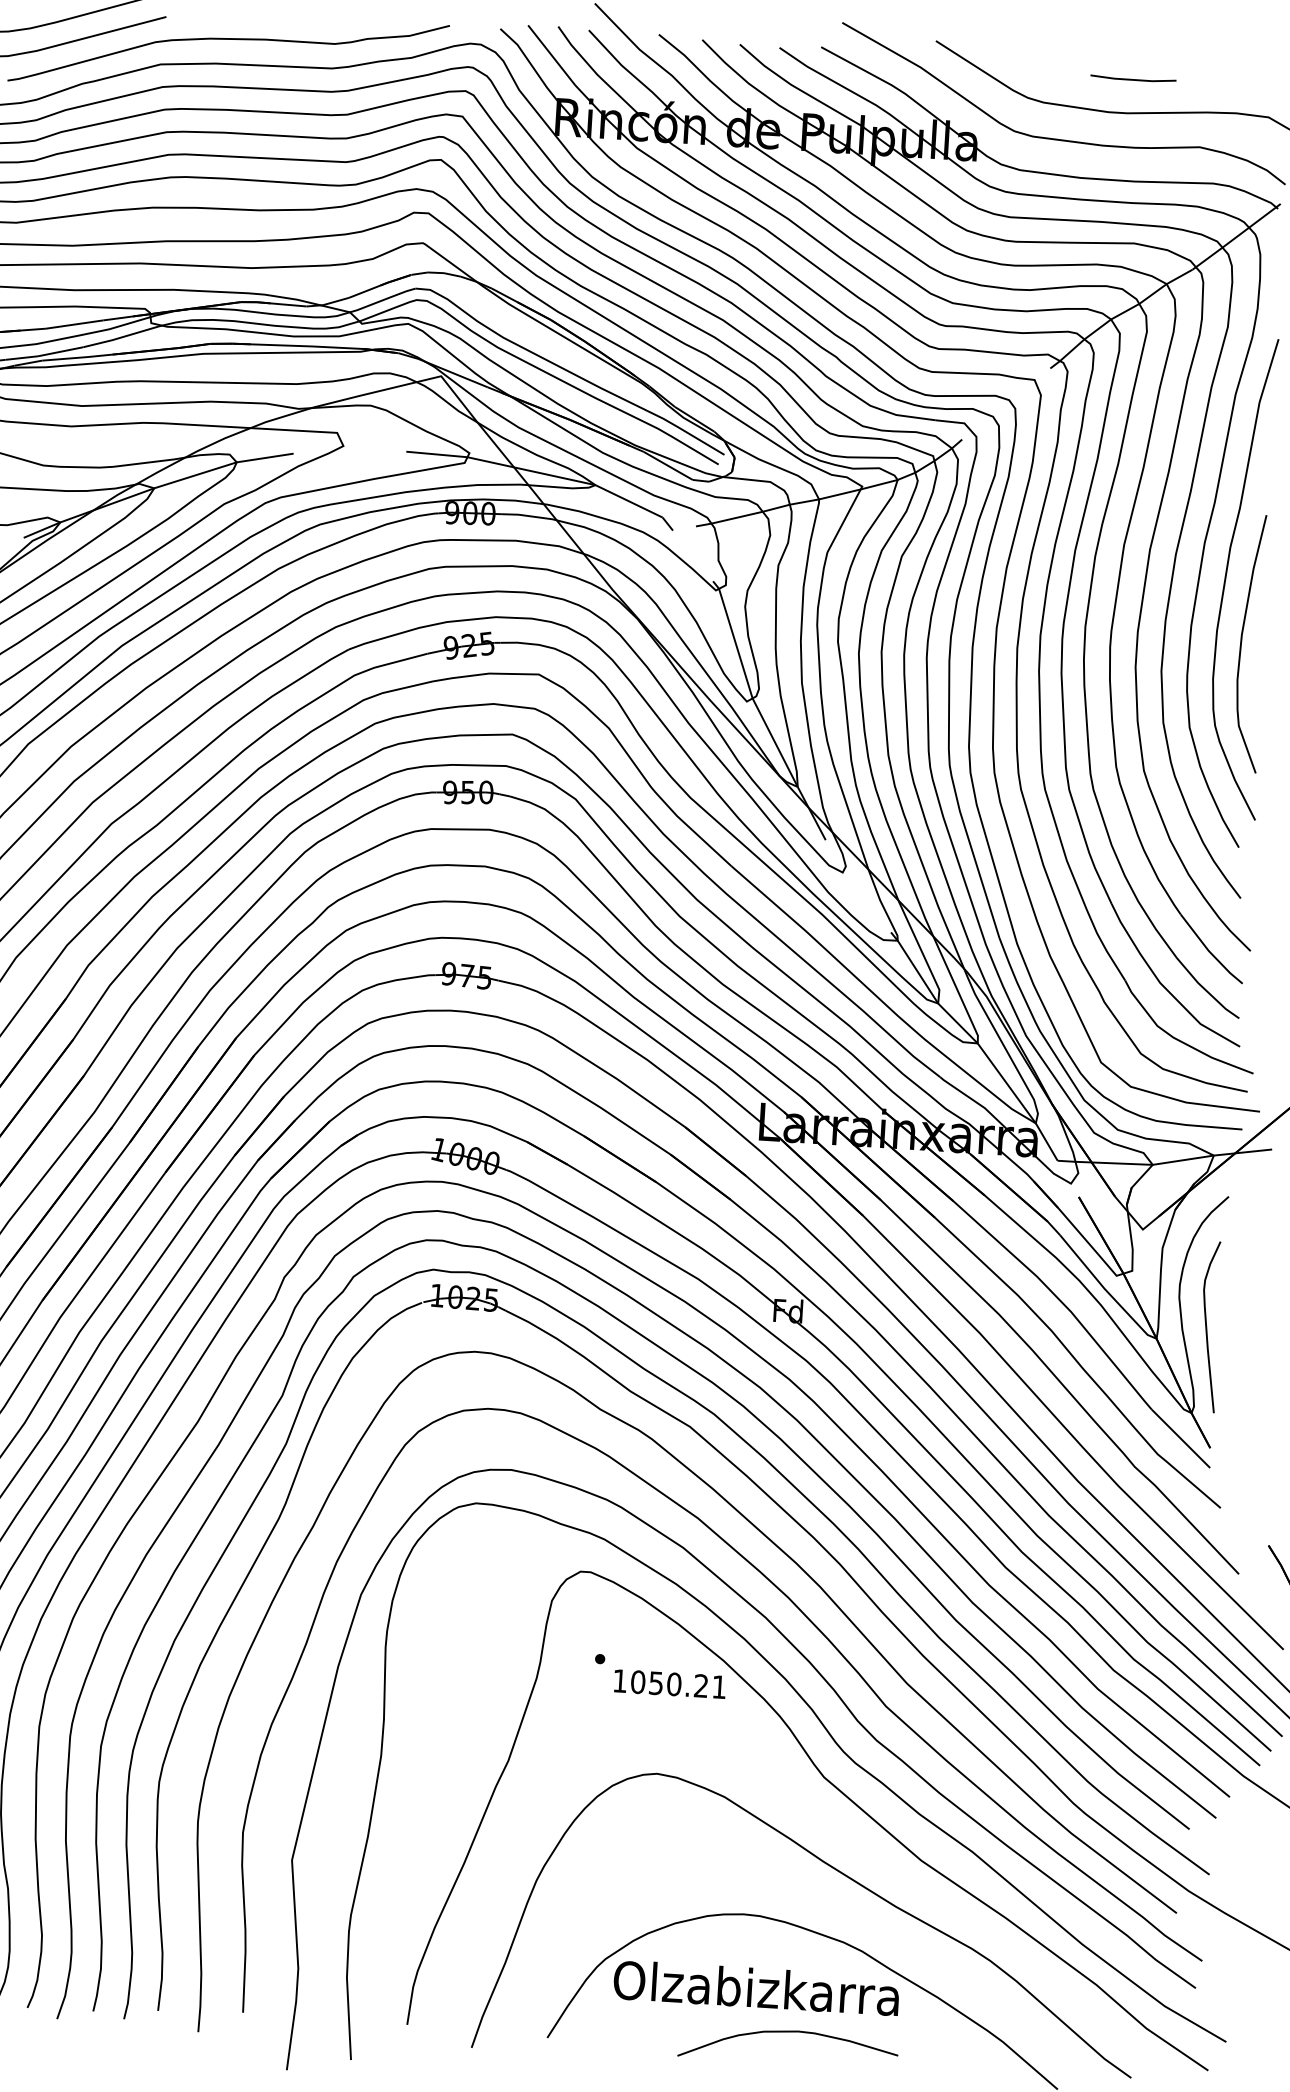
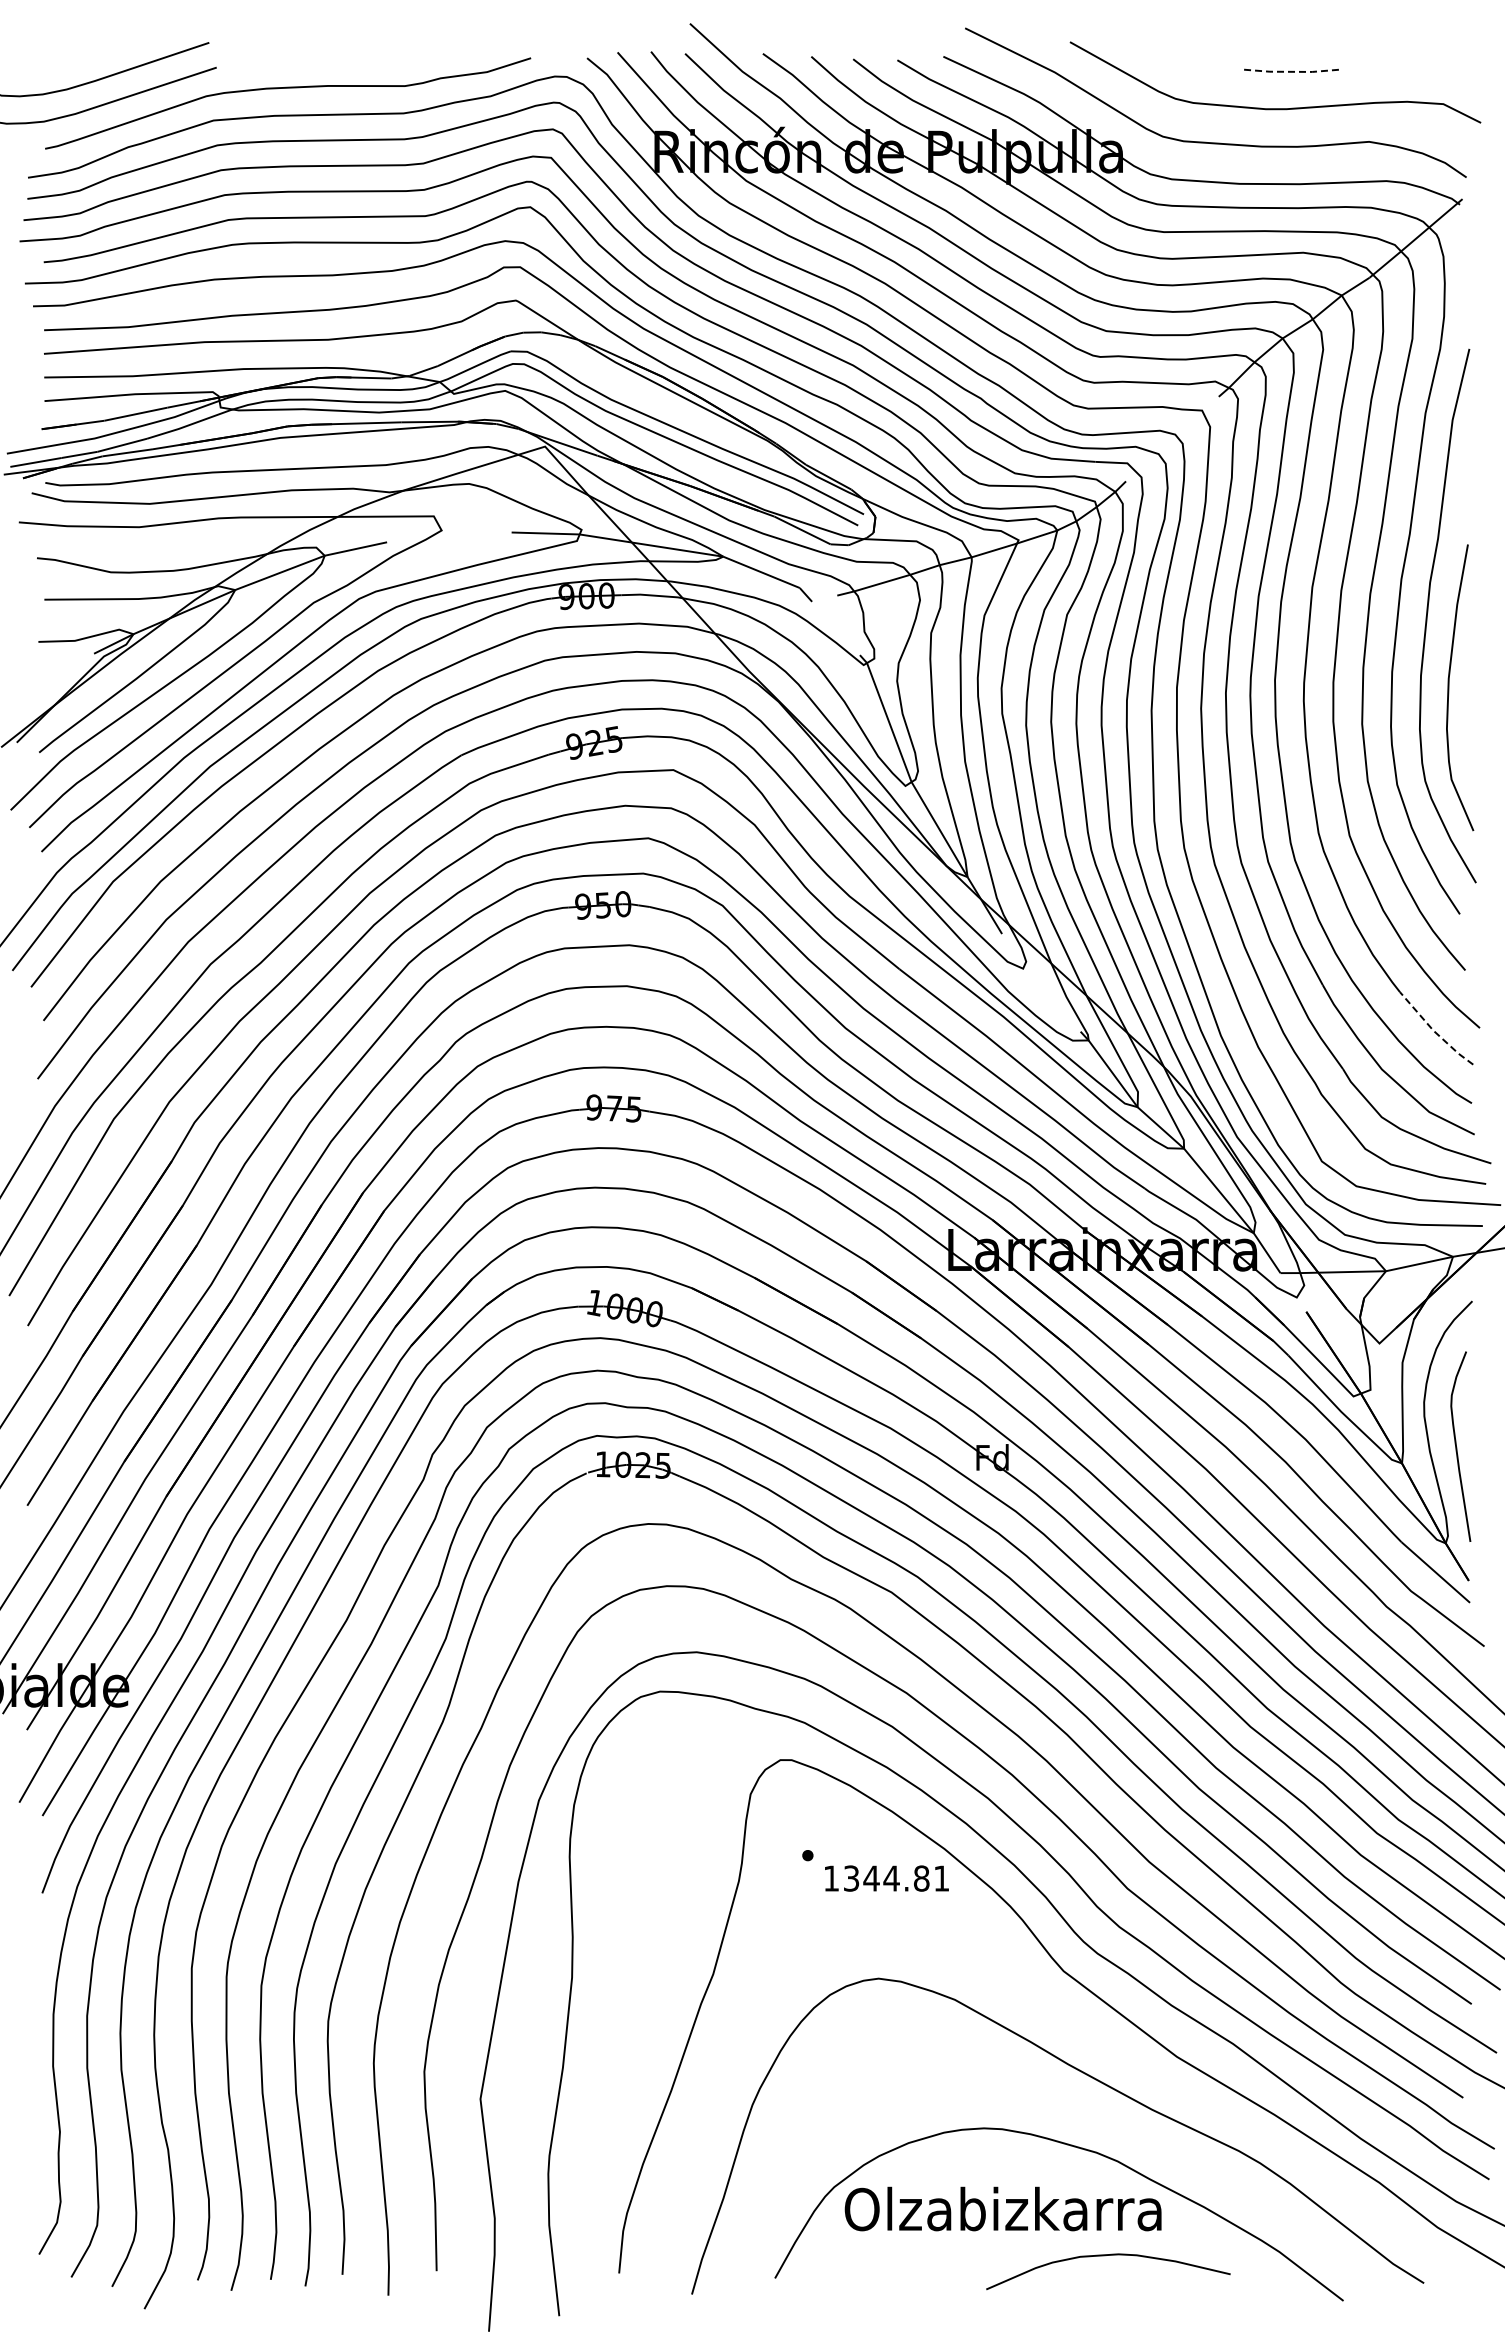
line: (1132, 79) -> (1290, 71), solid -> dashed
line: (1209, 951) -> (1434, 1031), solid -> dashed
text: (669, 1684) -> (886, 1878), 1050.21 -> 1344.81
curve: (786, 2032) -> (1105, 2256), moved

